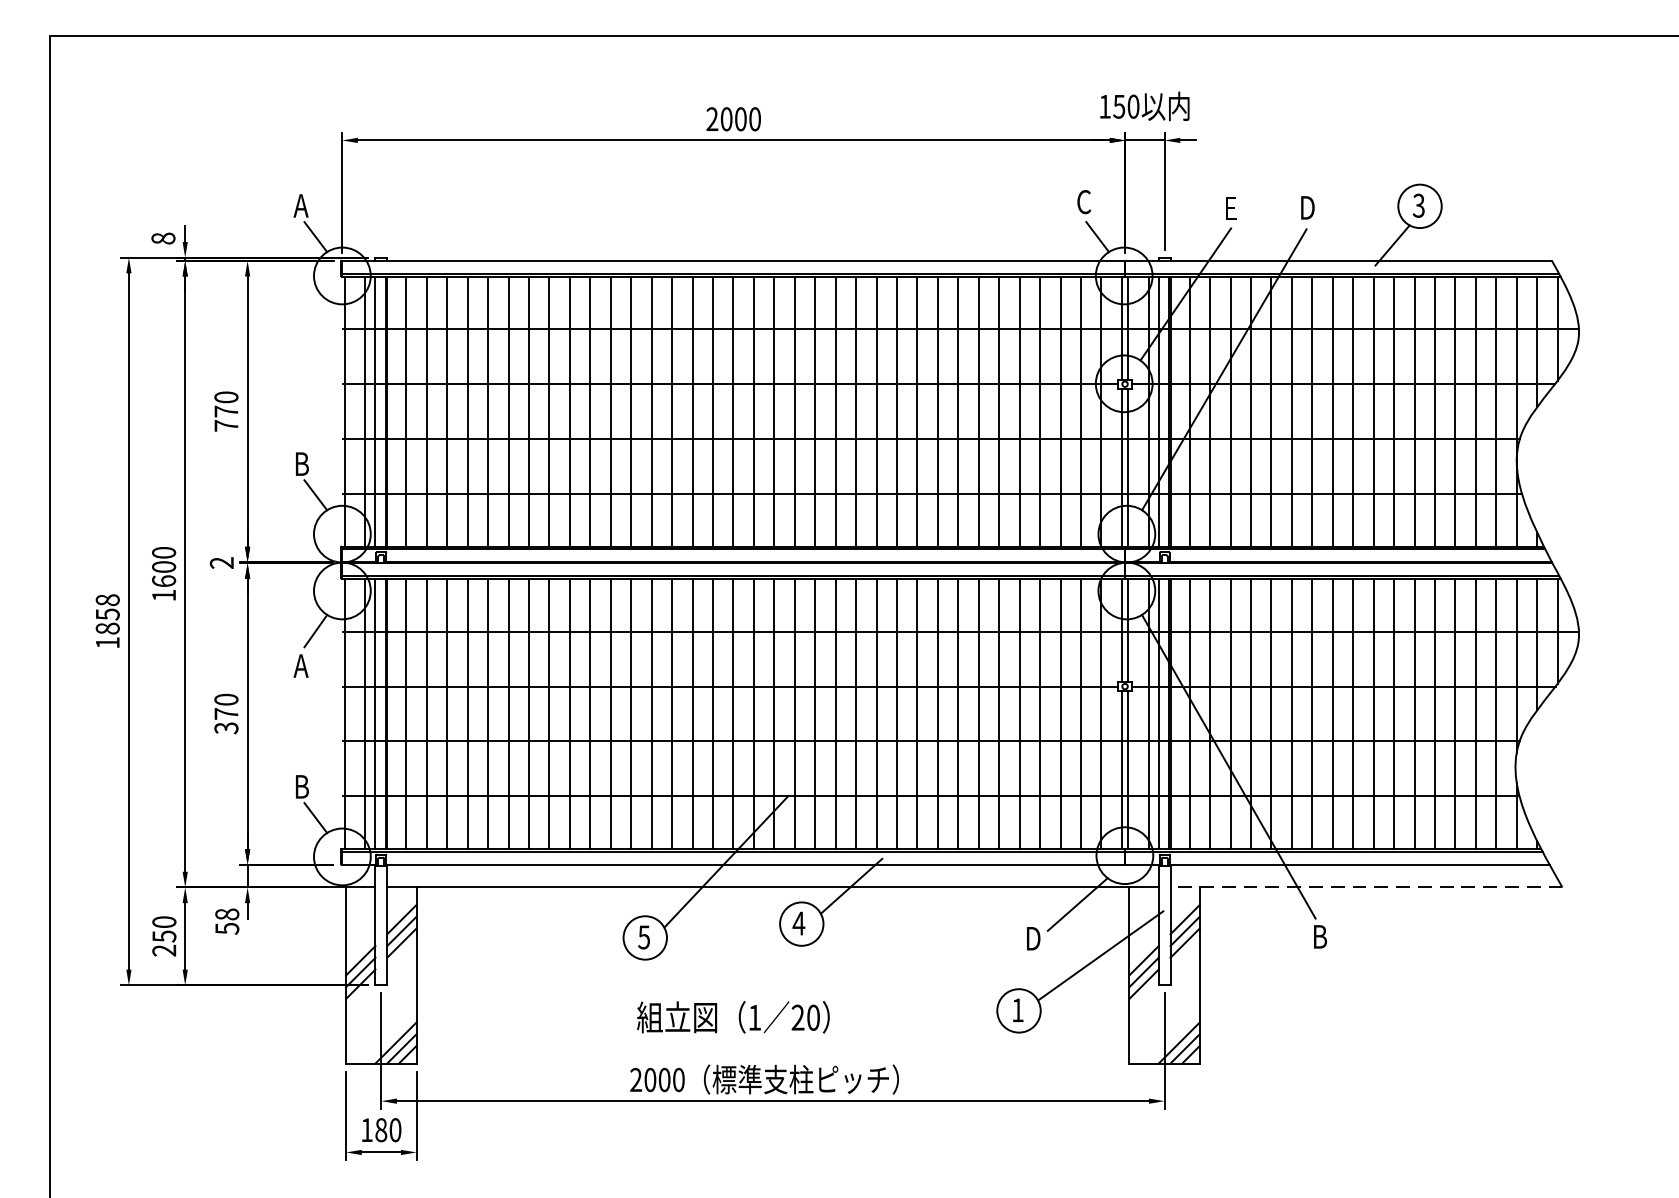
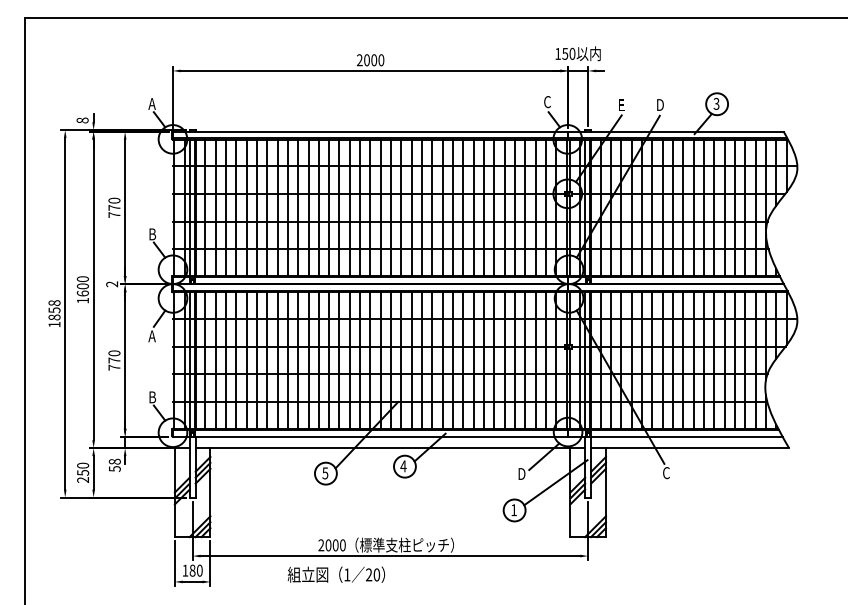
text: (226, 727) -> (114, 367), 370 -> 770
line: (1367, 888) -> (690, 448), dashed -> solid
text: (1319, 937) -> (666, 473), B -> C
text: (731, 1016) -> (335, 574), moved

